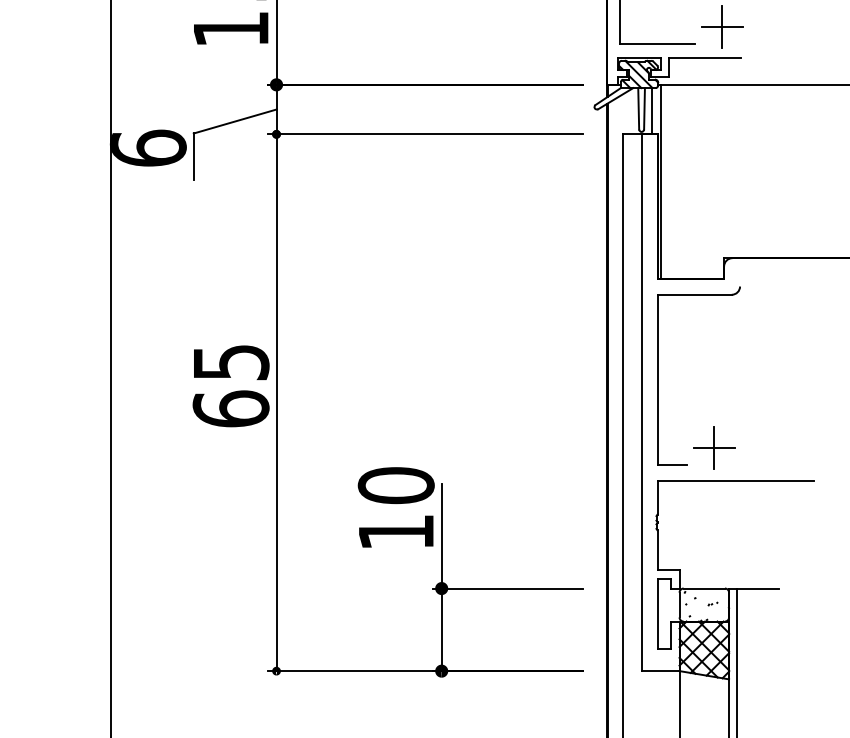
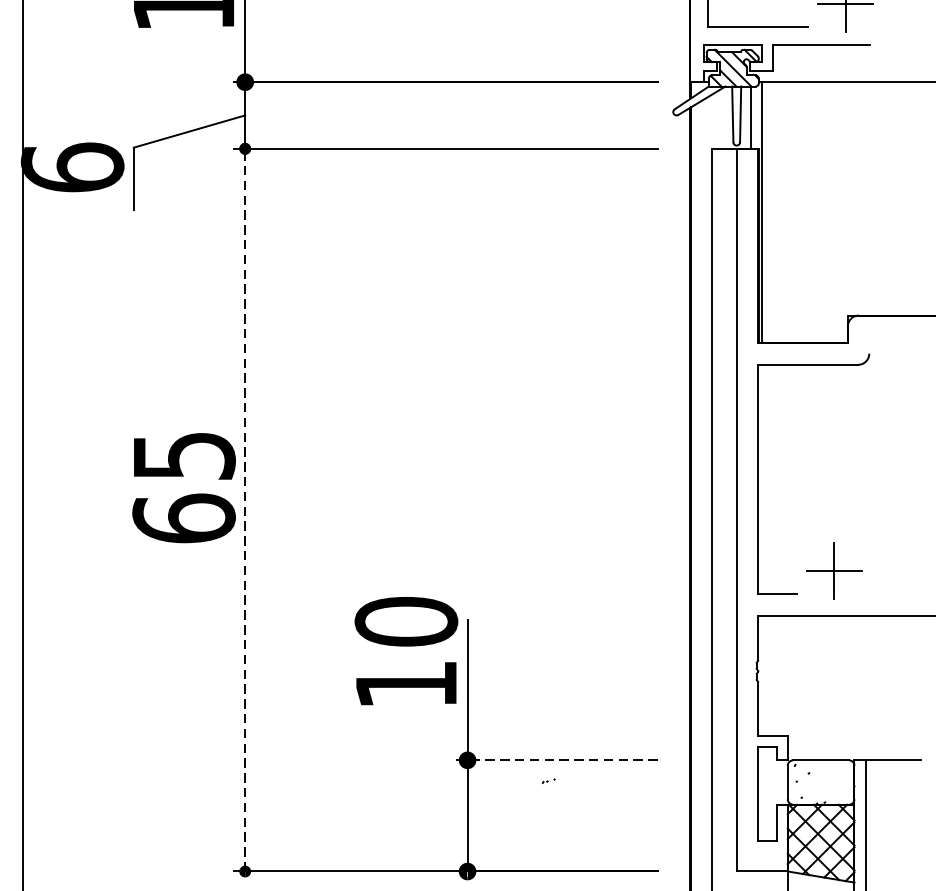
line: (276, 402) -> (245, 509), solid -> dashed
line: (508, 588) -> (557, 760), solid -> dashed
part: (712, 603) -> (548, 780), moved

